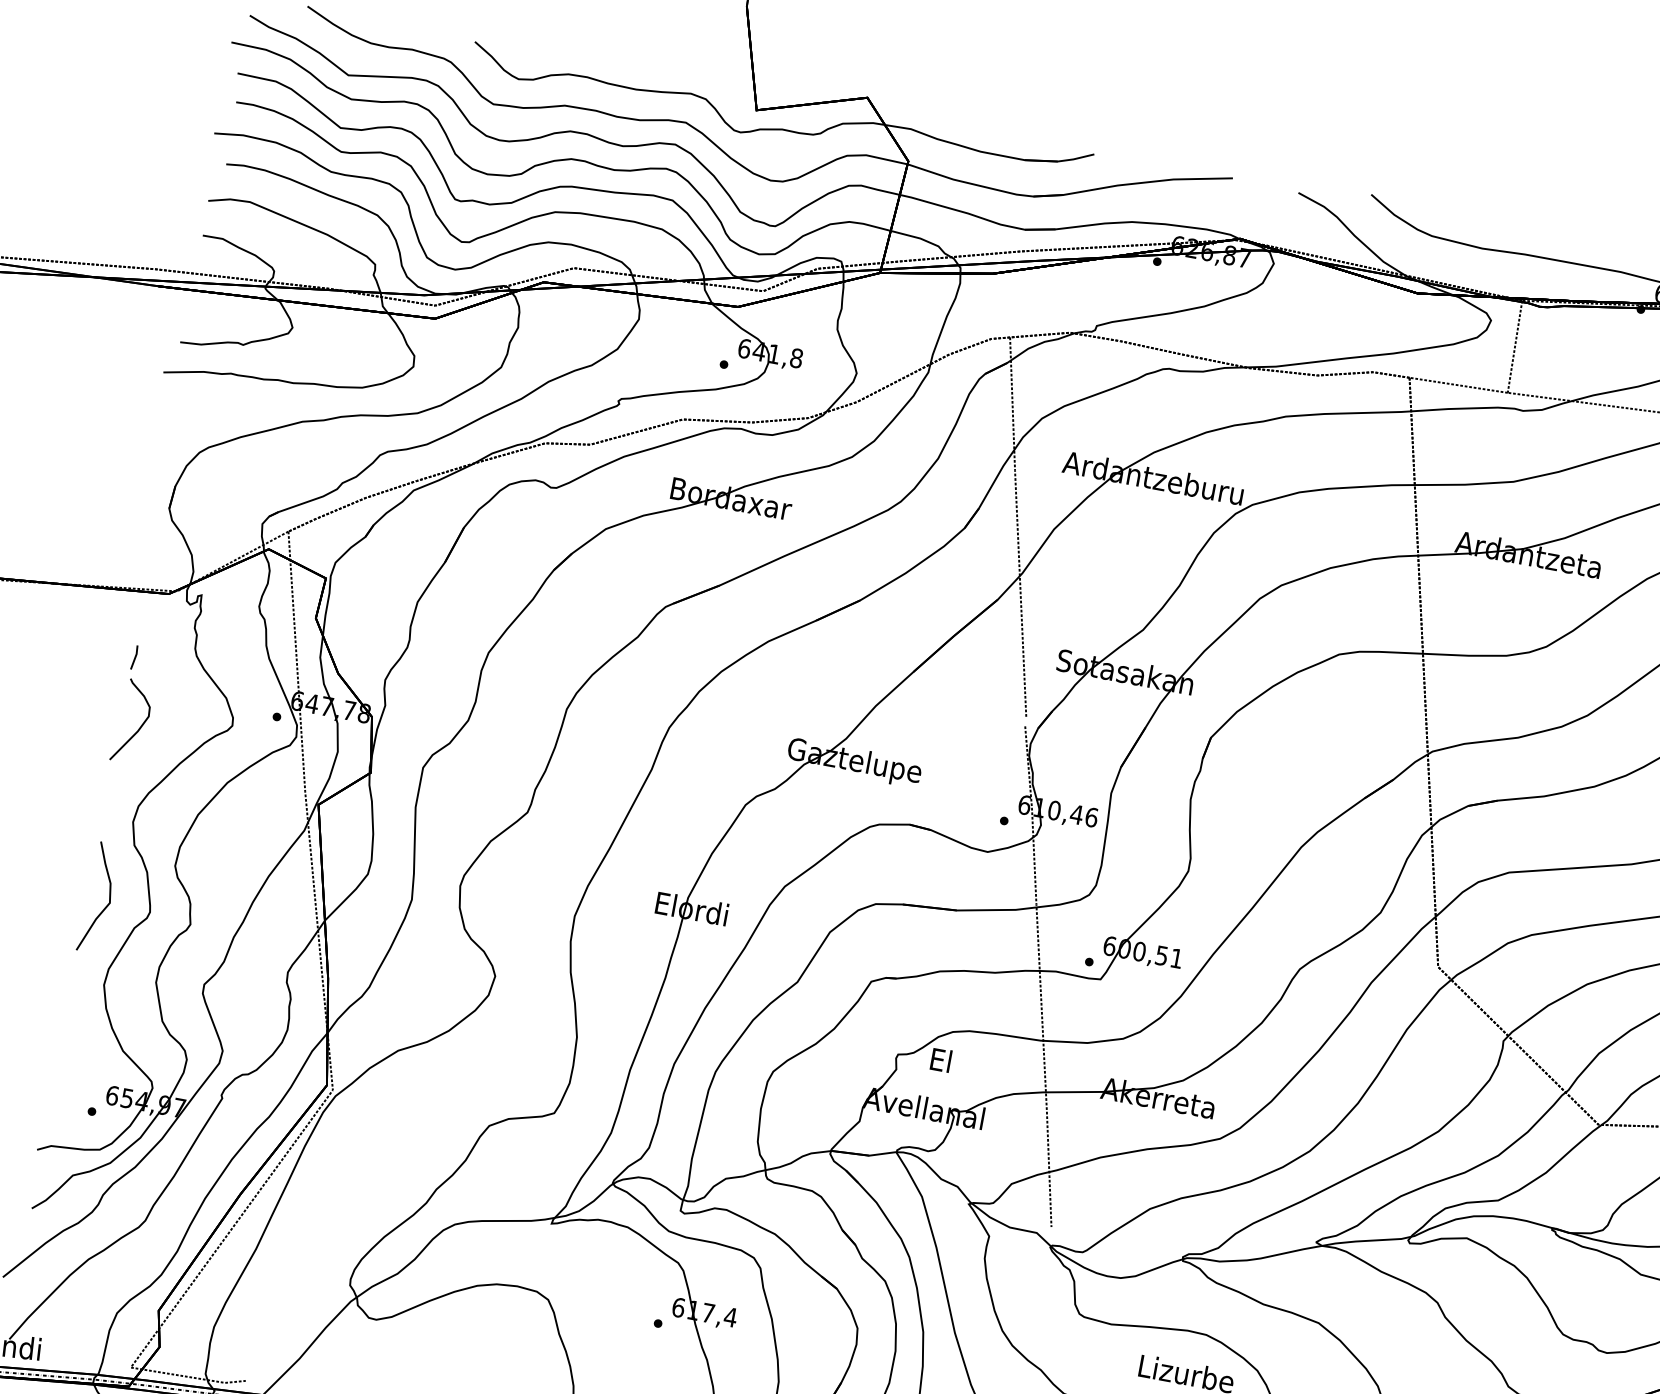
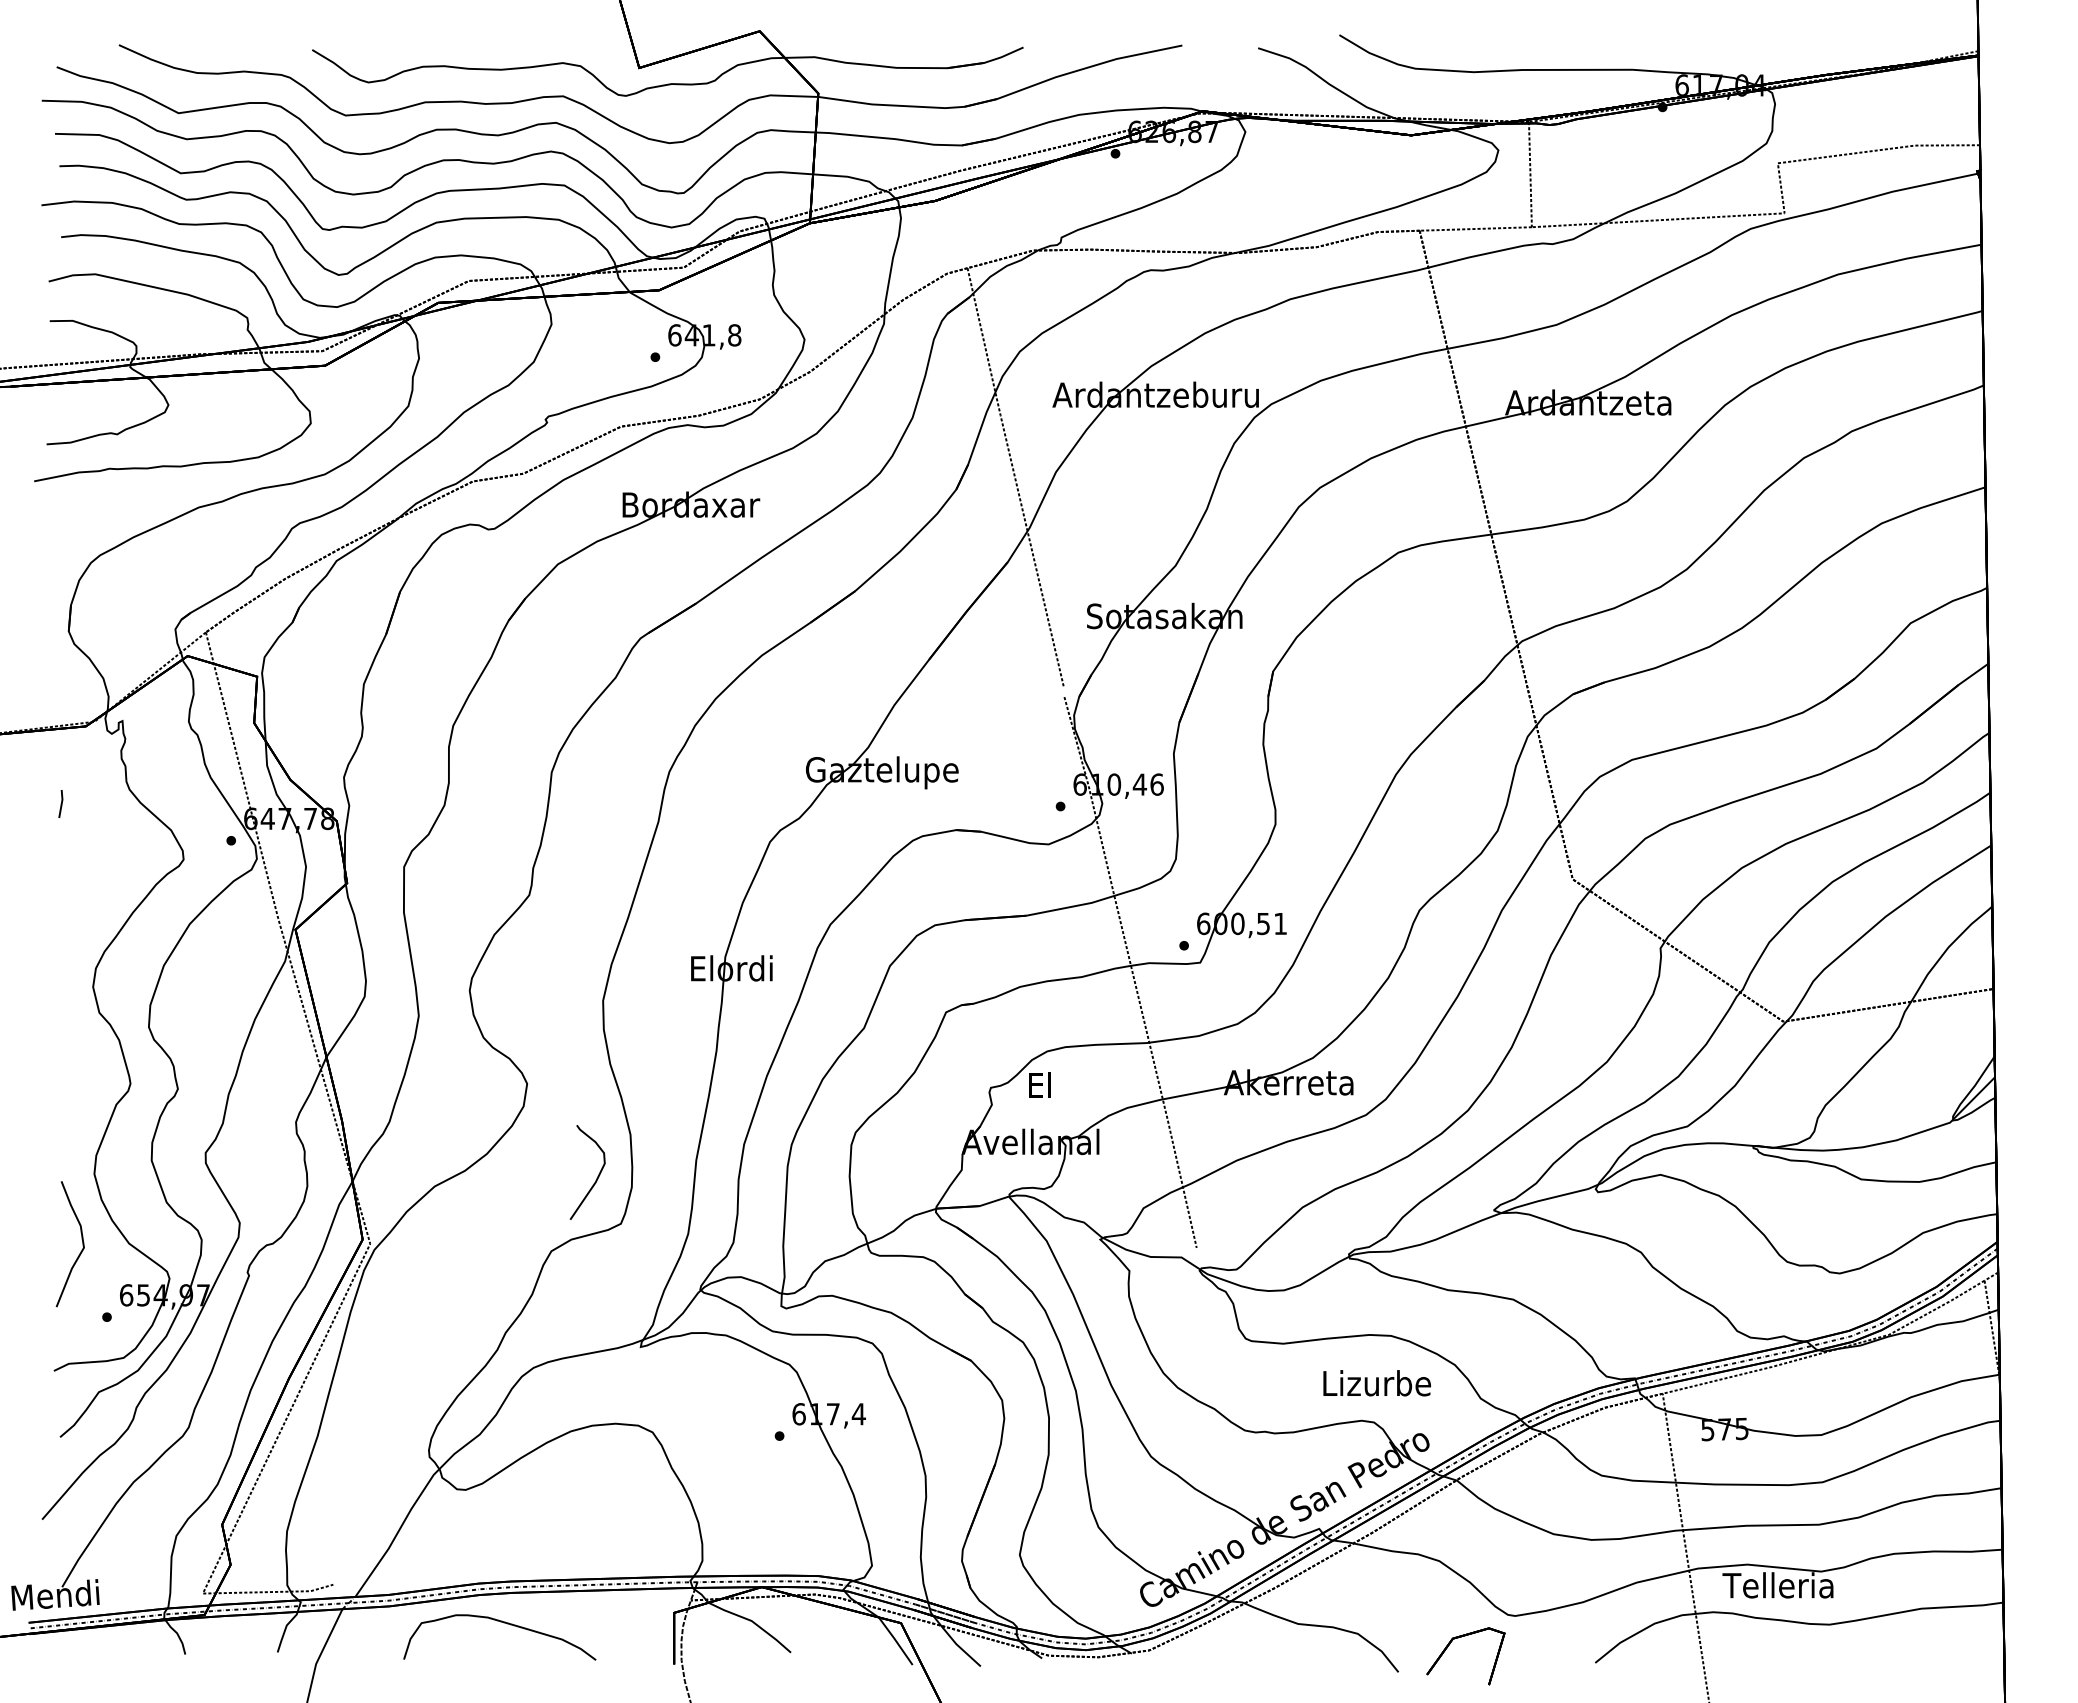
curve: (140, 726) -> (597, 1176), moved
curve: (109, 895) -> (81, 1239), moved

